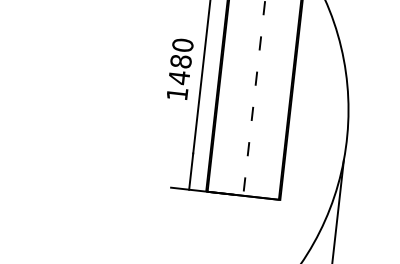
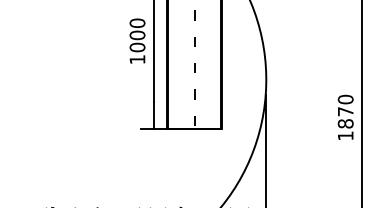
text: (180, 69) -> (137, 41), 1480 -> 1000

